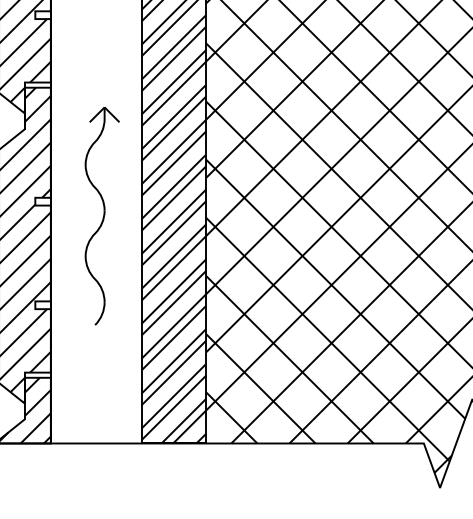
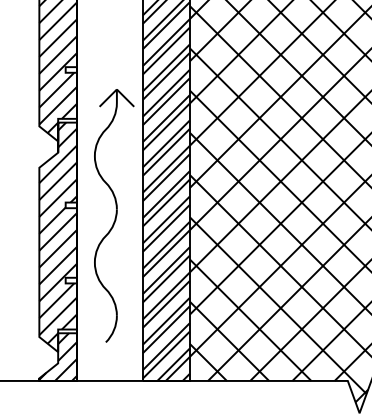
part: (102, 215) -> (114, 215), size x1.6

